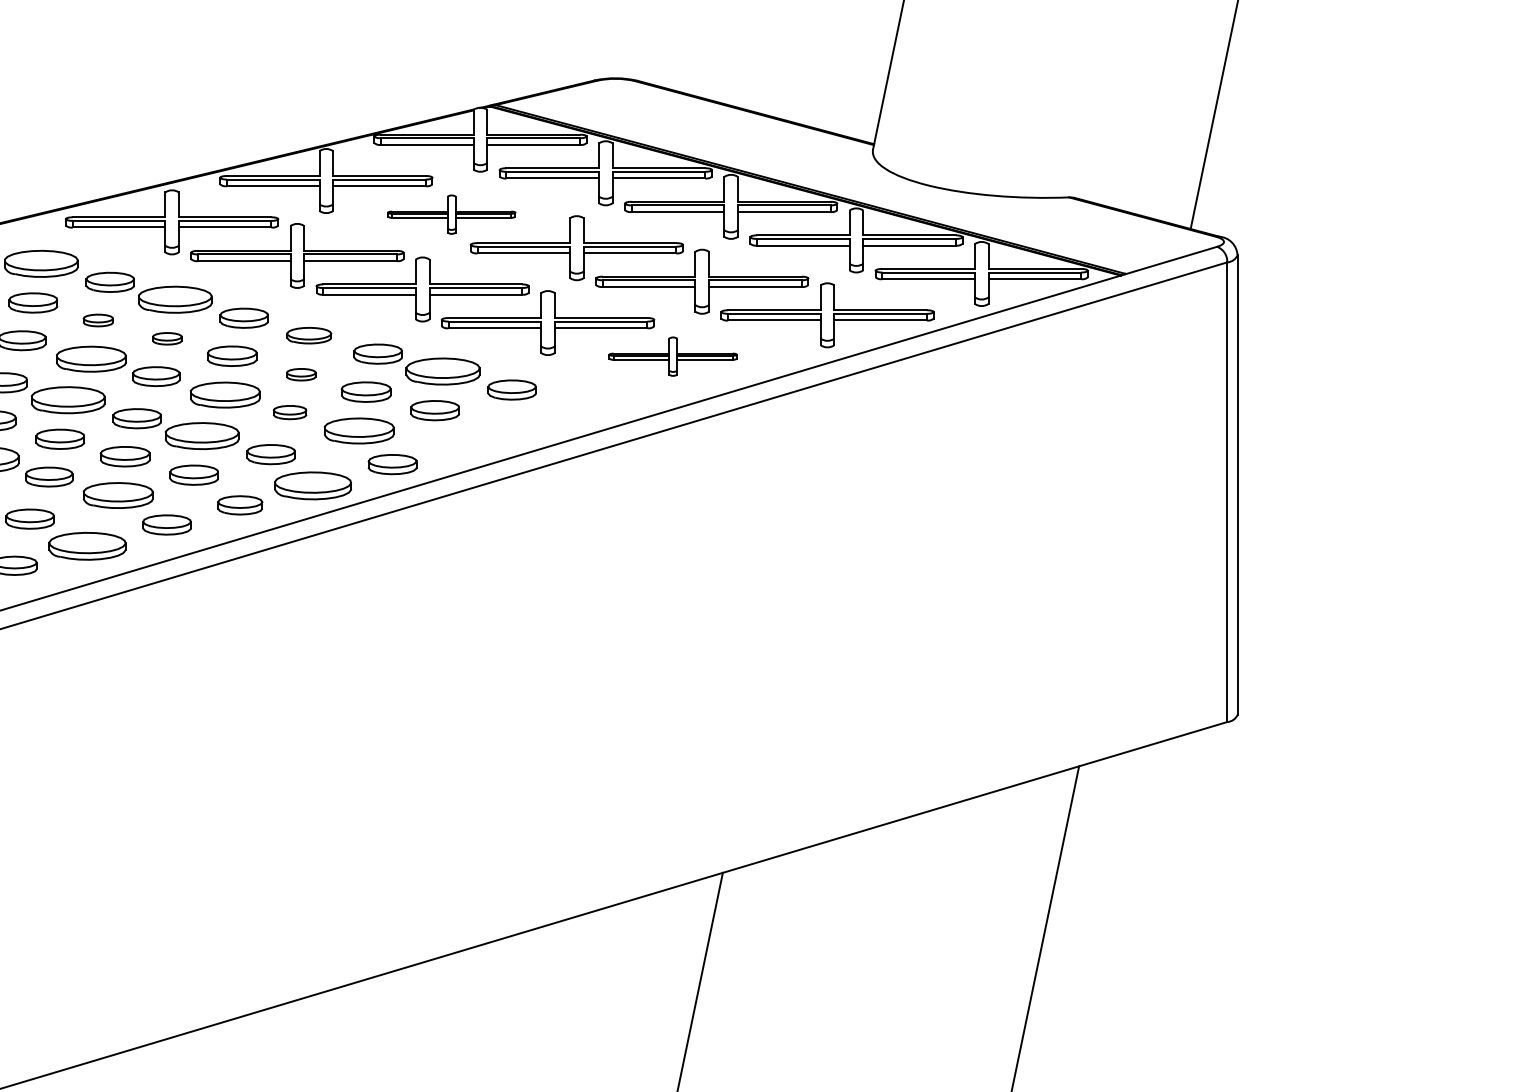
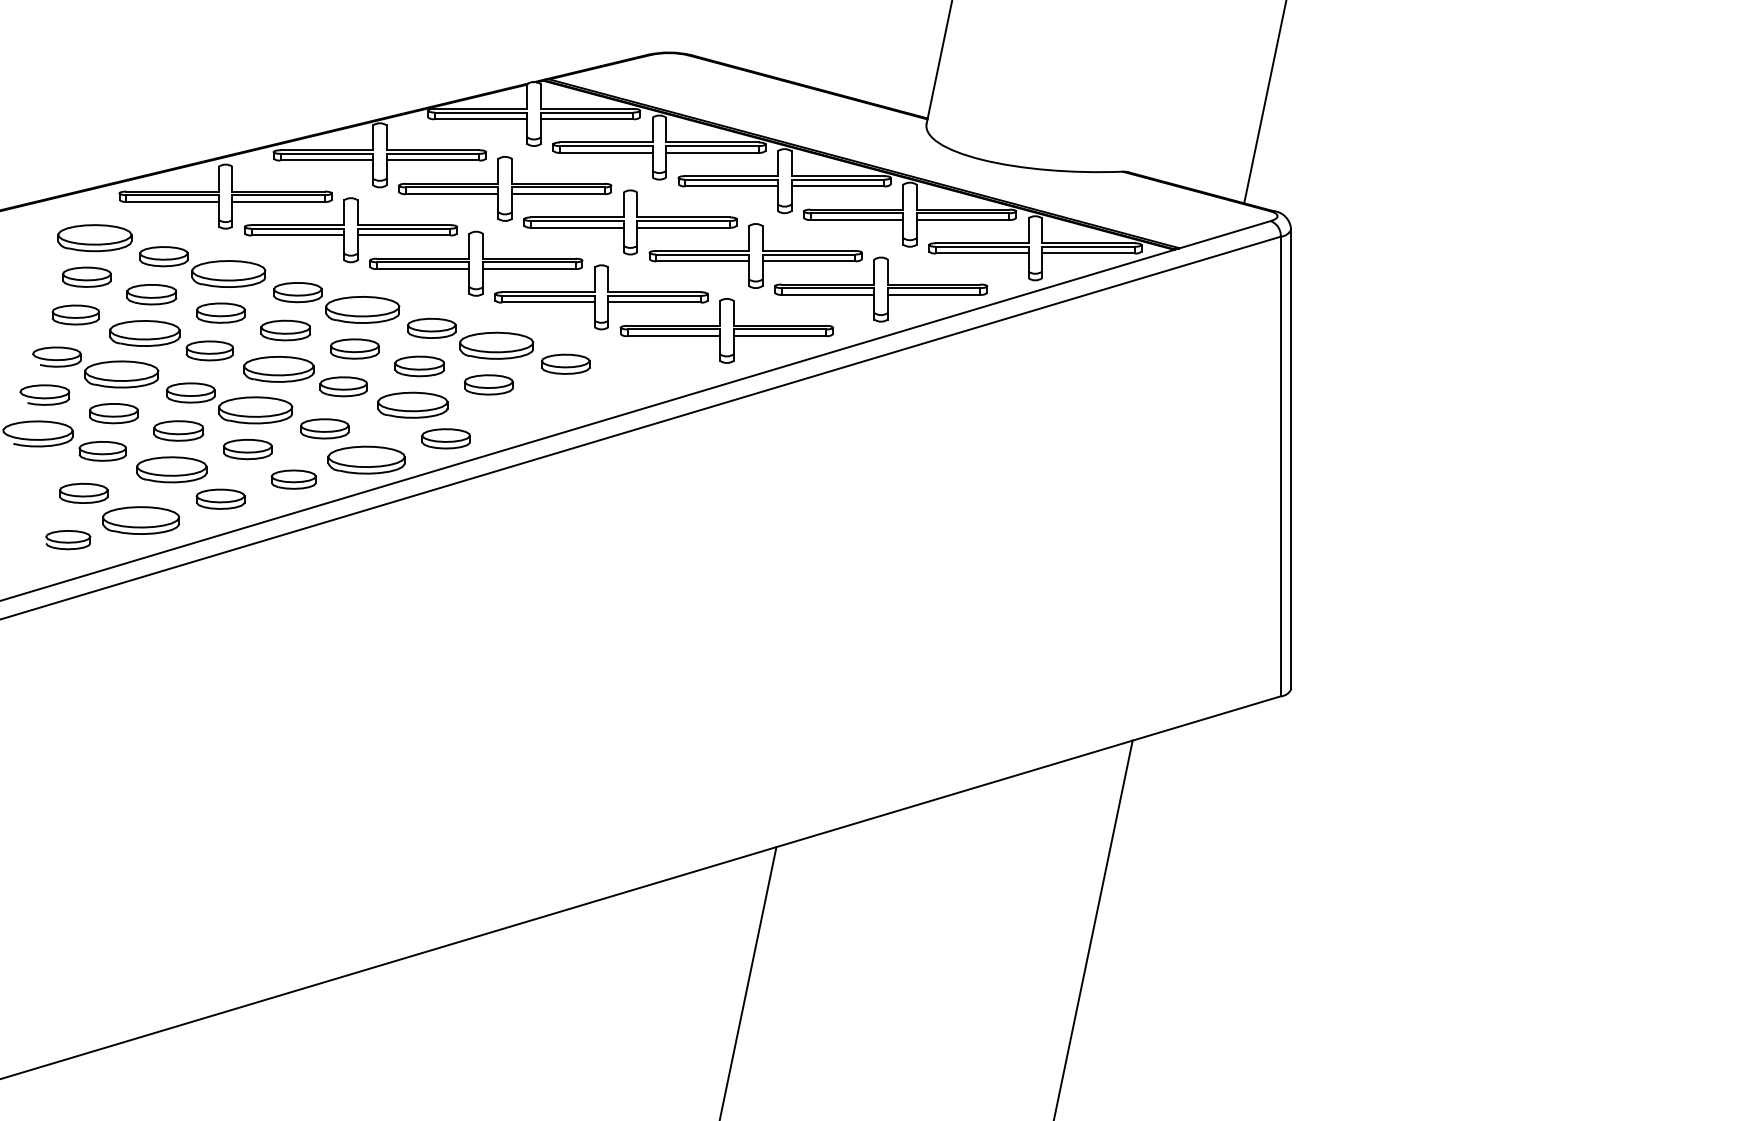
part: (451, 214) -> (505, 188), size x1.67
part: (97, 320) -> (151, 294), size x1.67
part: (308, 335) -> (362, 309), size x1.67
part: (166, 338) -> (220, 312), size x1.67
part: (672, 356) -> (726, 330), size x1.67
part: (300, 374) -> (354, 348), size x1.67
part: (289, 412) -> (343, 386), size x1.43

